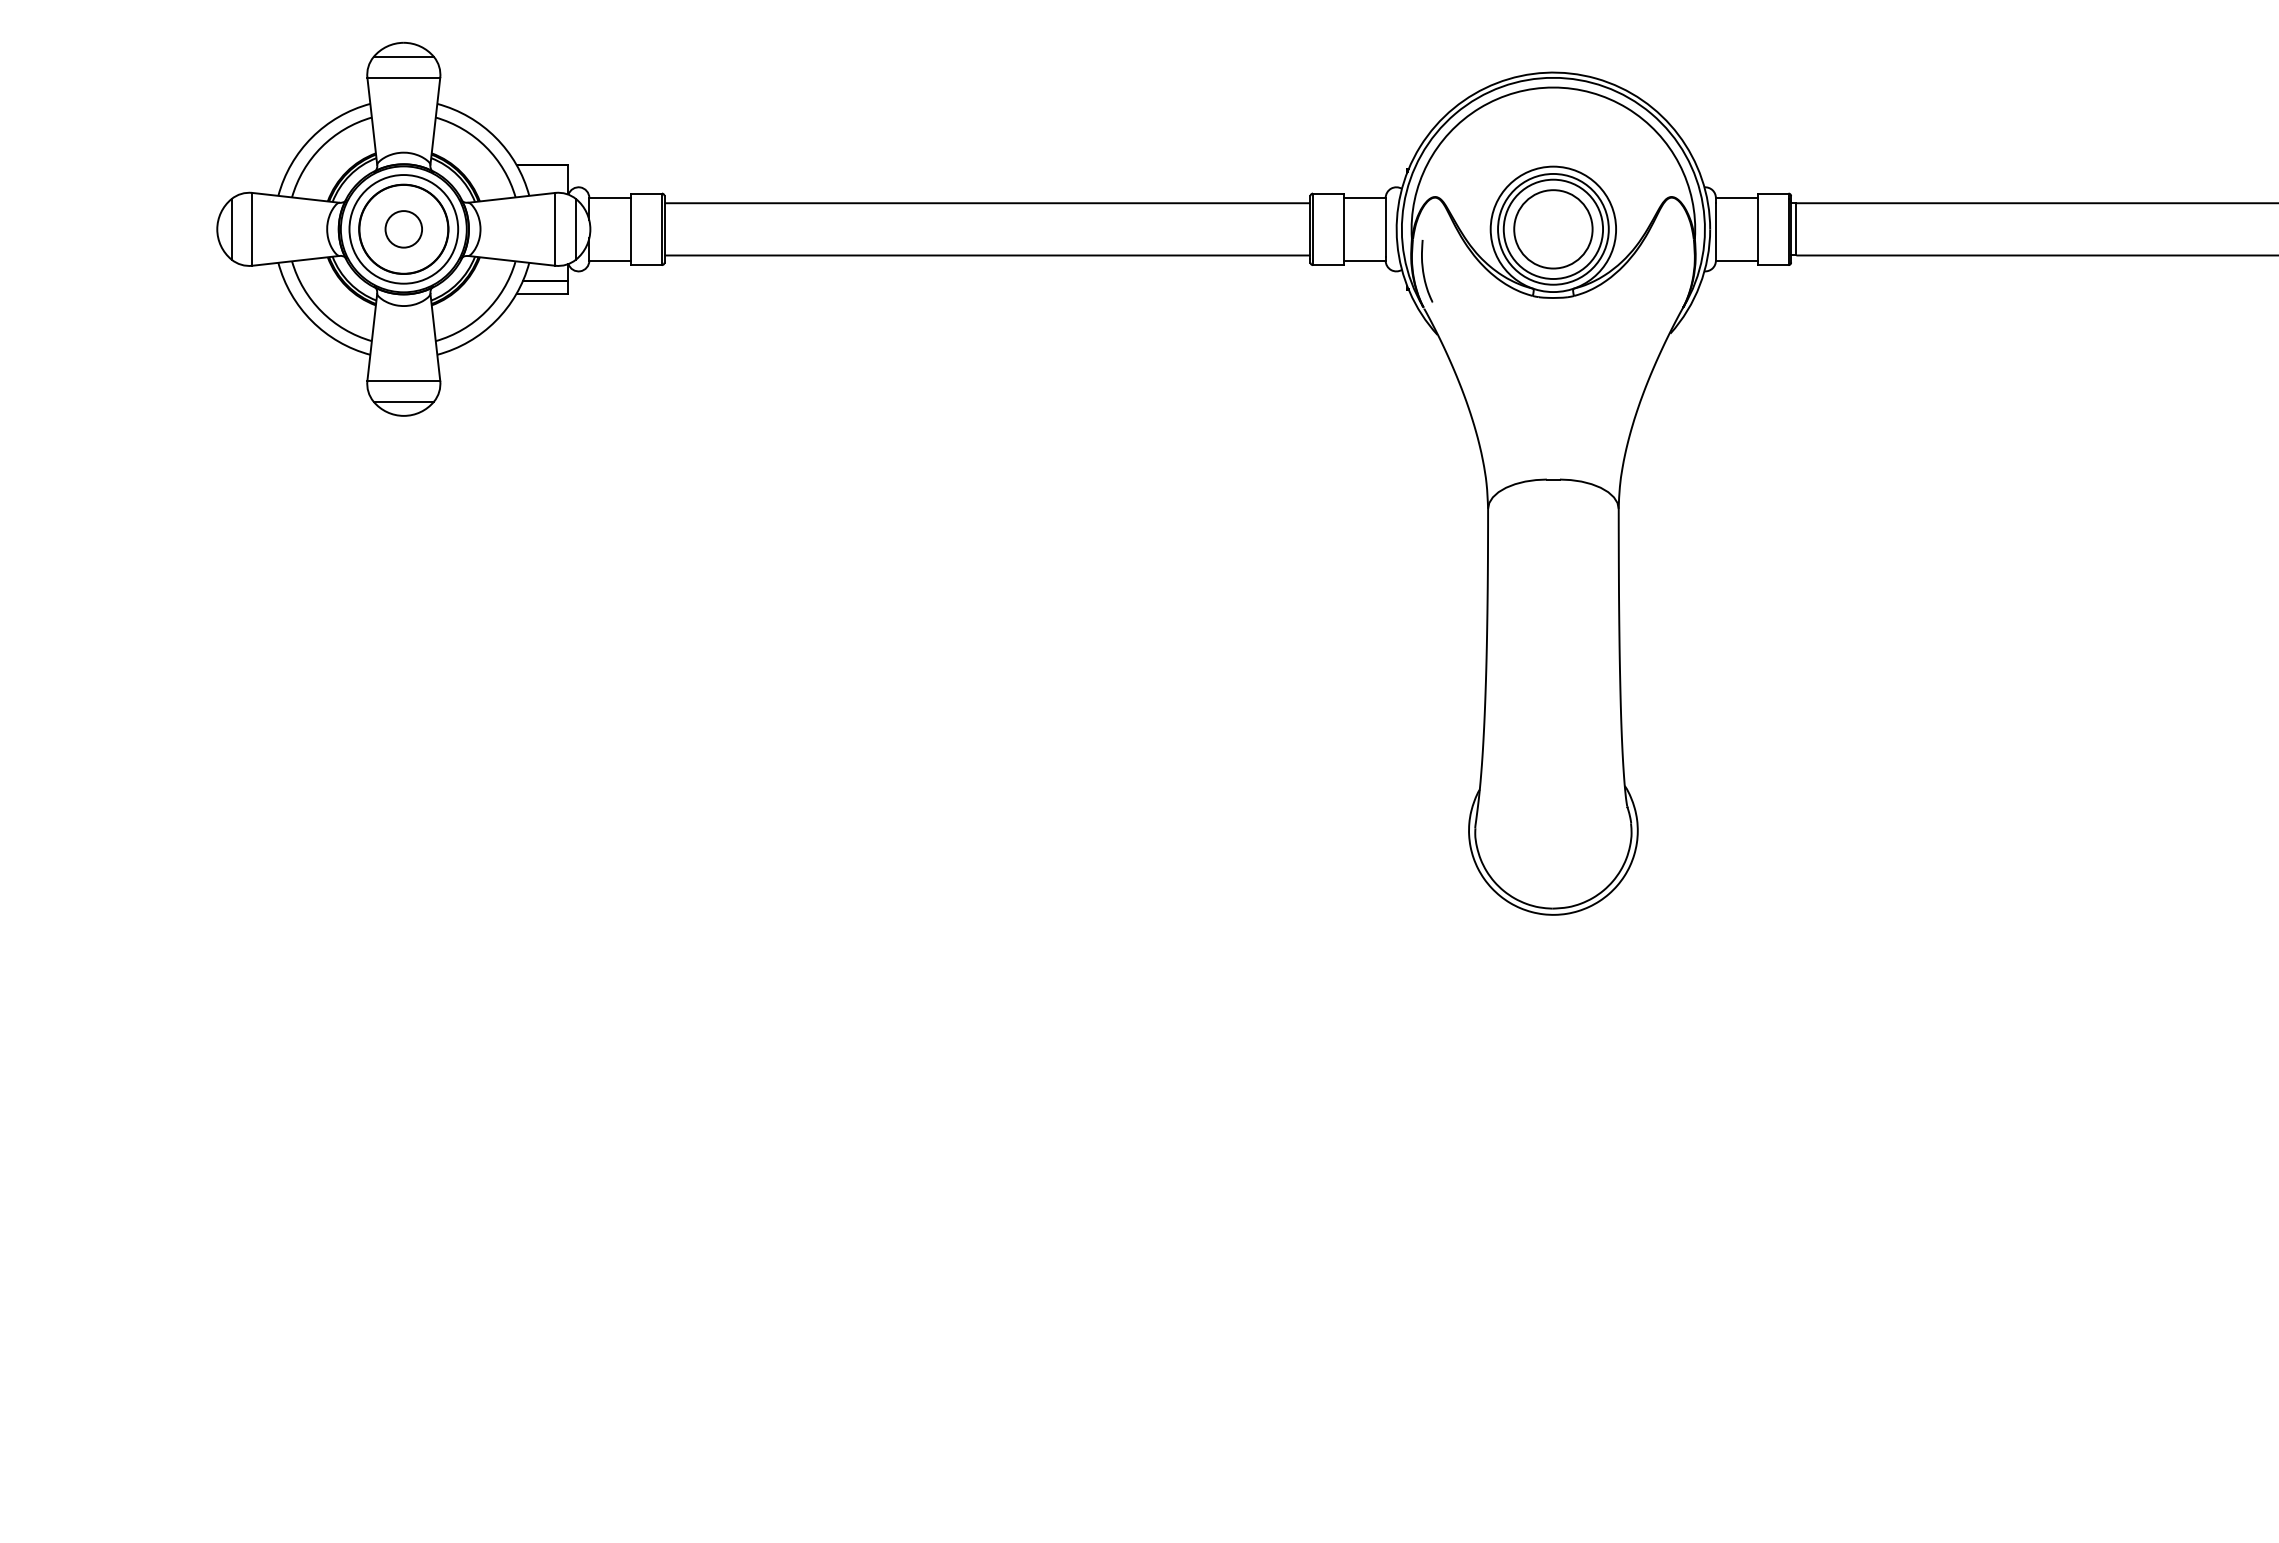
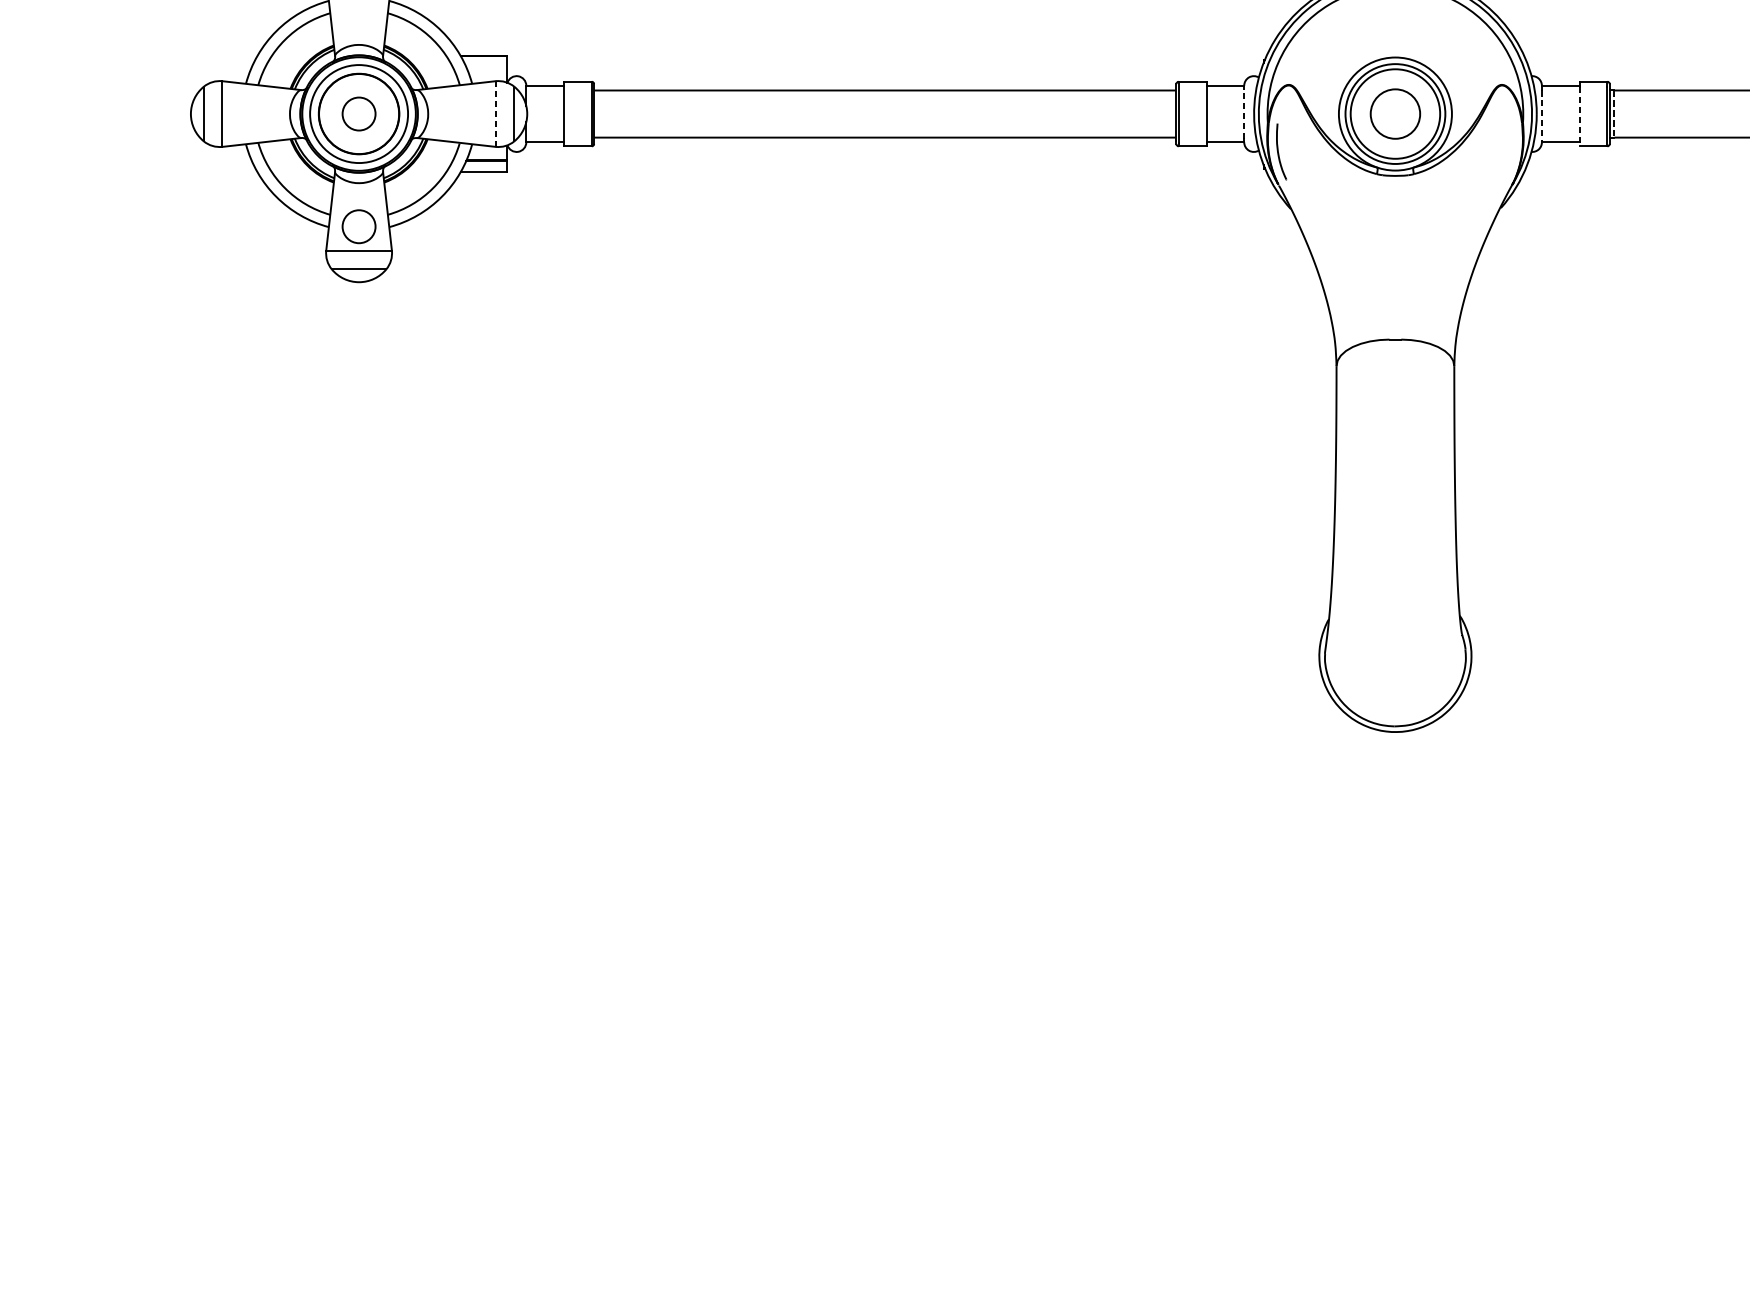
line: (1385, 227) -> (1244, 112), solid -> dashed
line: (555, 228) -> (495, 113), solid -> dashed
circle: (1553, 229) -> (1395, 114), size x0.7
line: (1796, 229) -> (1614, 114), solid -> dashed
line: (1715, 231) -> (1541, 115), solid -> dashed
line: (1757, 232) -> (1579, 116), solid -> dashed
circle: (403, 354) -> (358, 226), added

